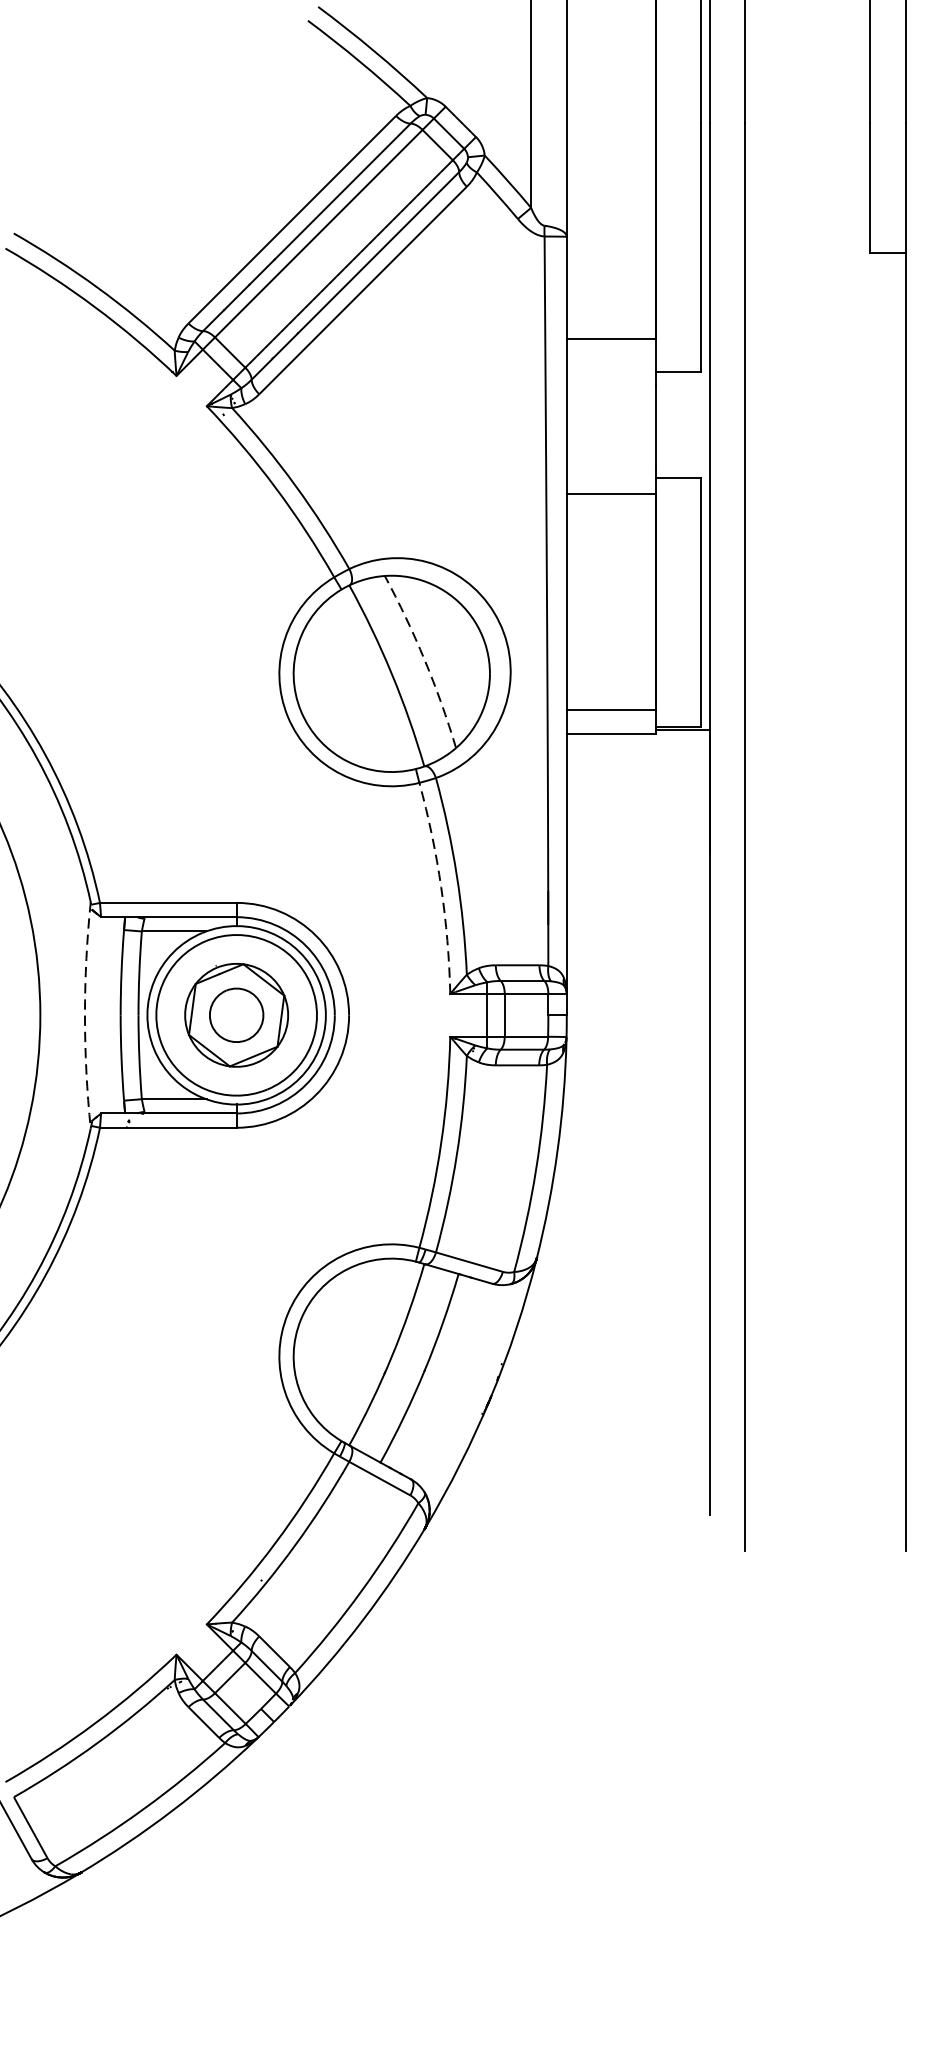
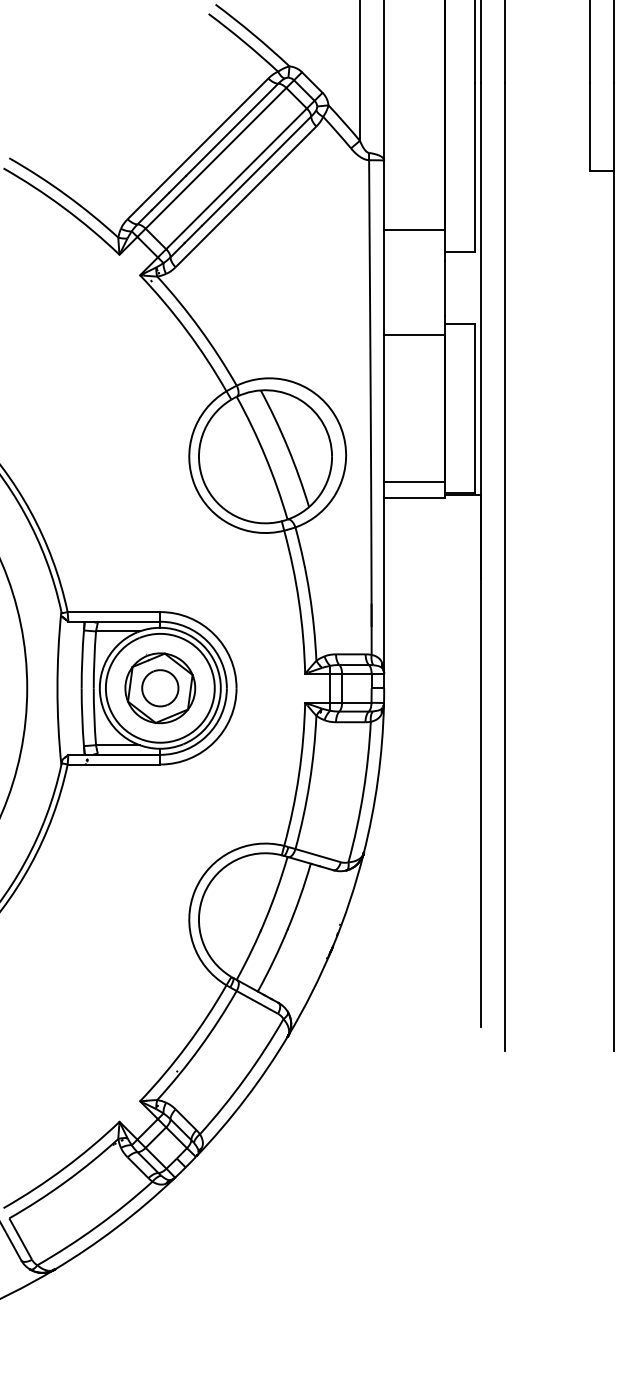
arc: (424, 660) -> (287, 447), dashed -> solid
arc: (441, 887) -> (299, 601), dashed -> solid
arc: (85, 1015) -> (57, 688), dashed -> solid

